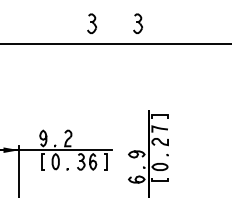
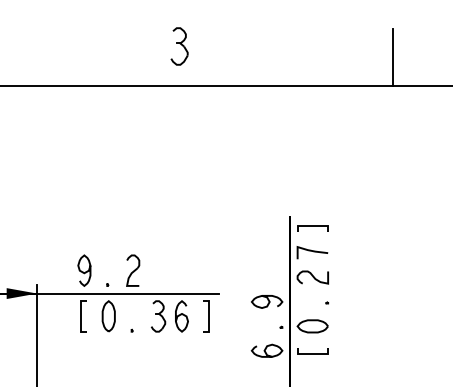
part: (138, 23) -> (270, 45), removed
line: (201, 28) -> (393, 55), added

